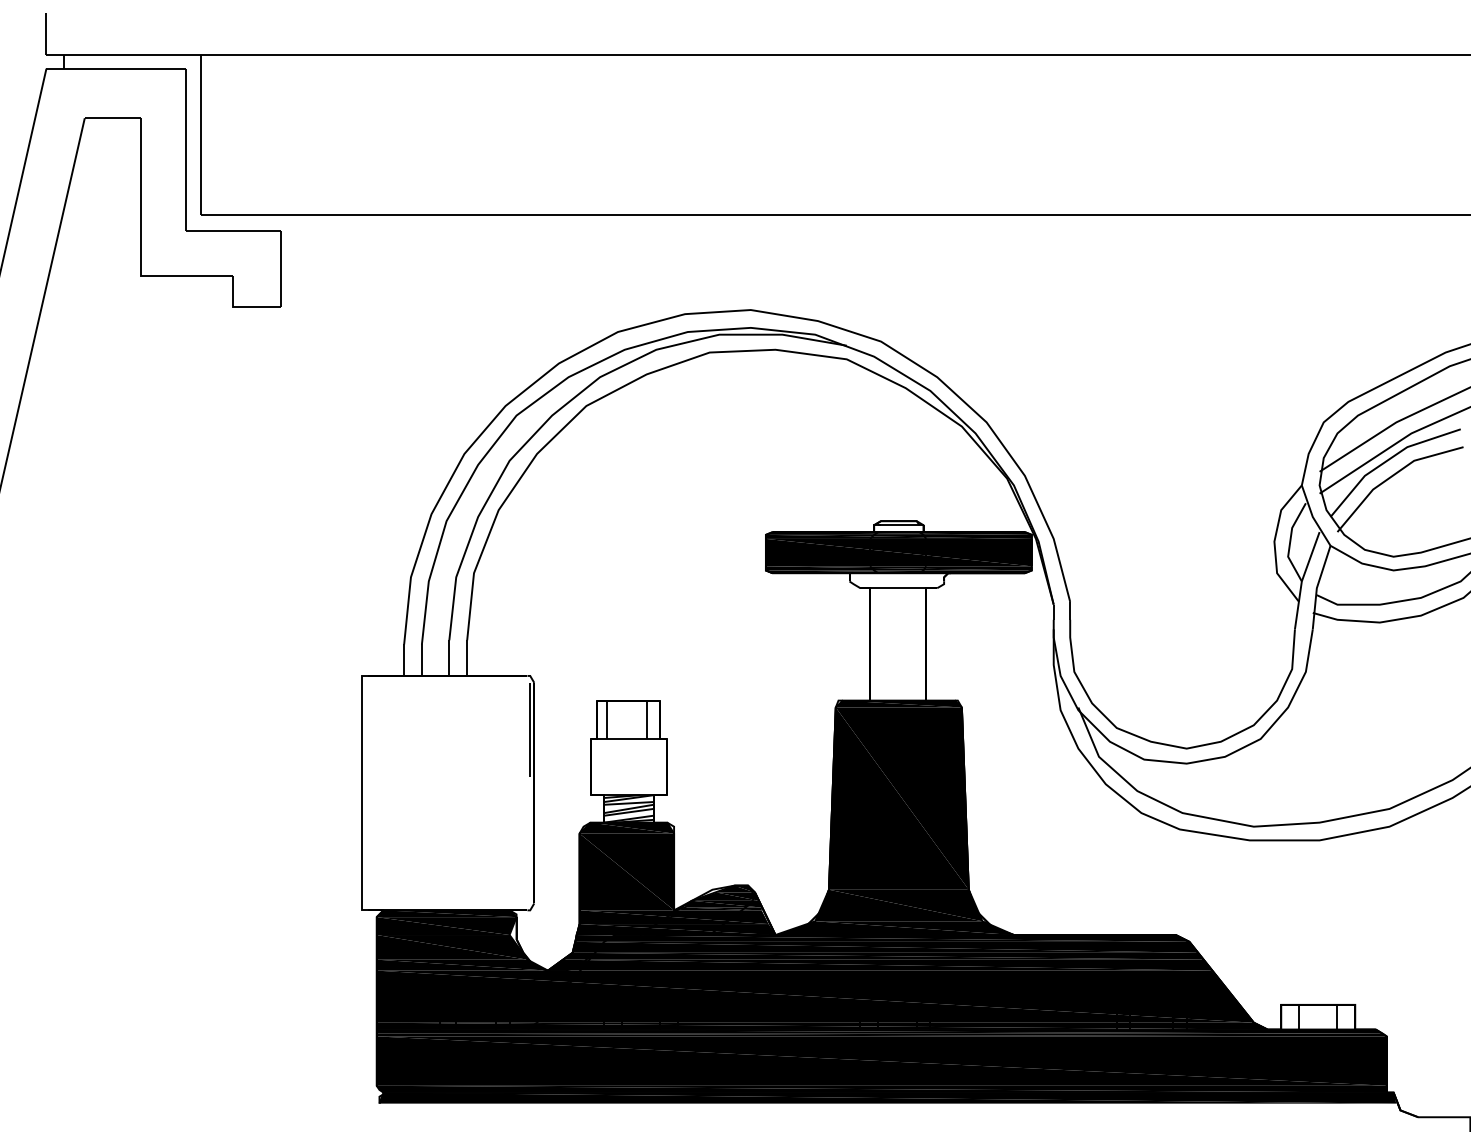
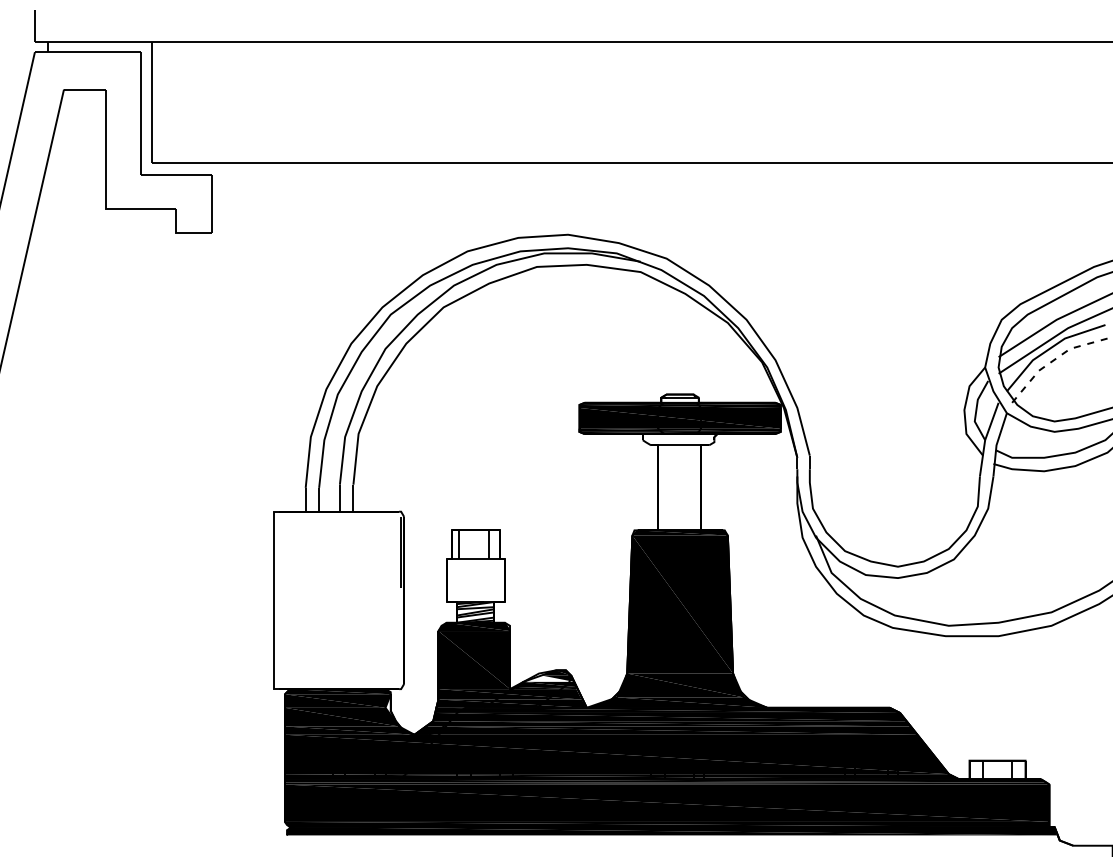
line: (1392, 476) -> (1053, 360), solid -> dashed
fill: (724, 896) -> (548, 678), removed

